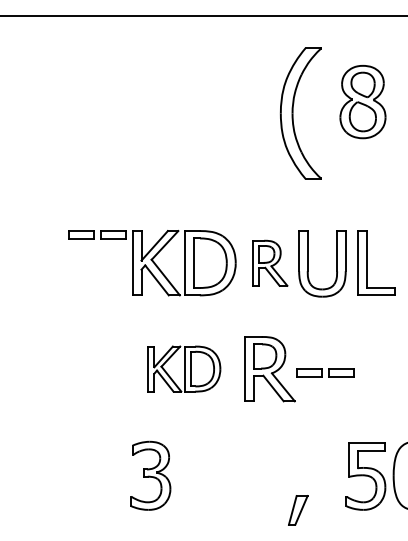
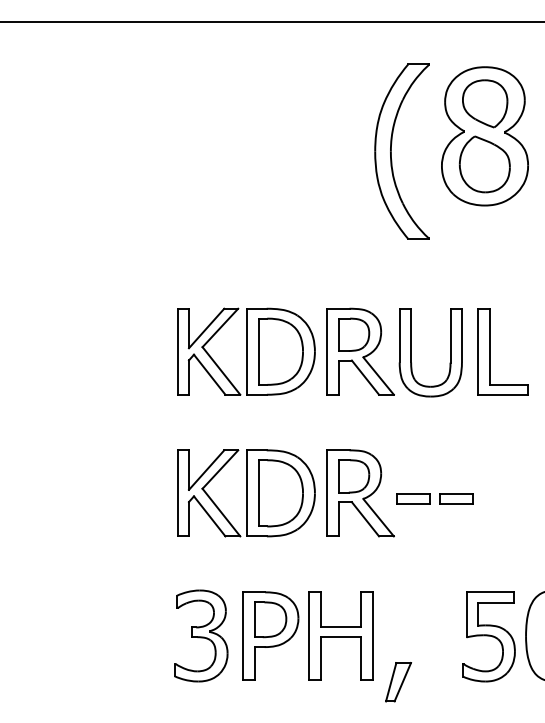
part: (362, 101) -> (484, 135), size x1.43
part: (97, 234) -> (130, 313), removed
part: (269, 263) -> (360, 352), size x1.43
part: (184, 368) -> (246, 492), size x1.43
part: (230, 475) -> (307, 635), added

